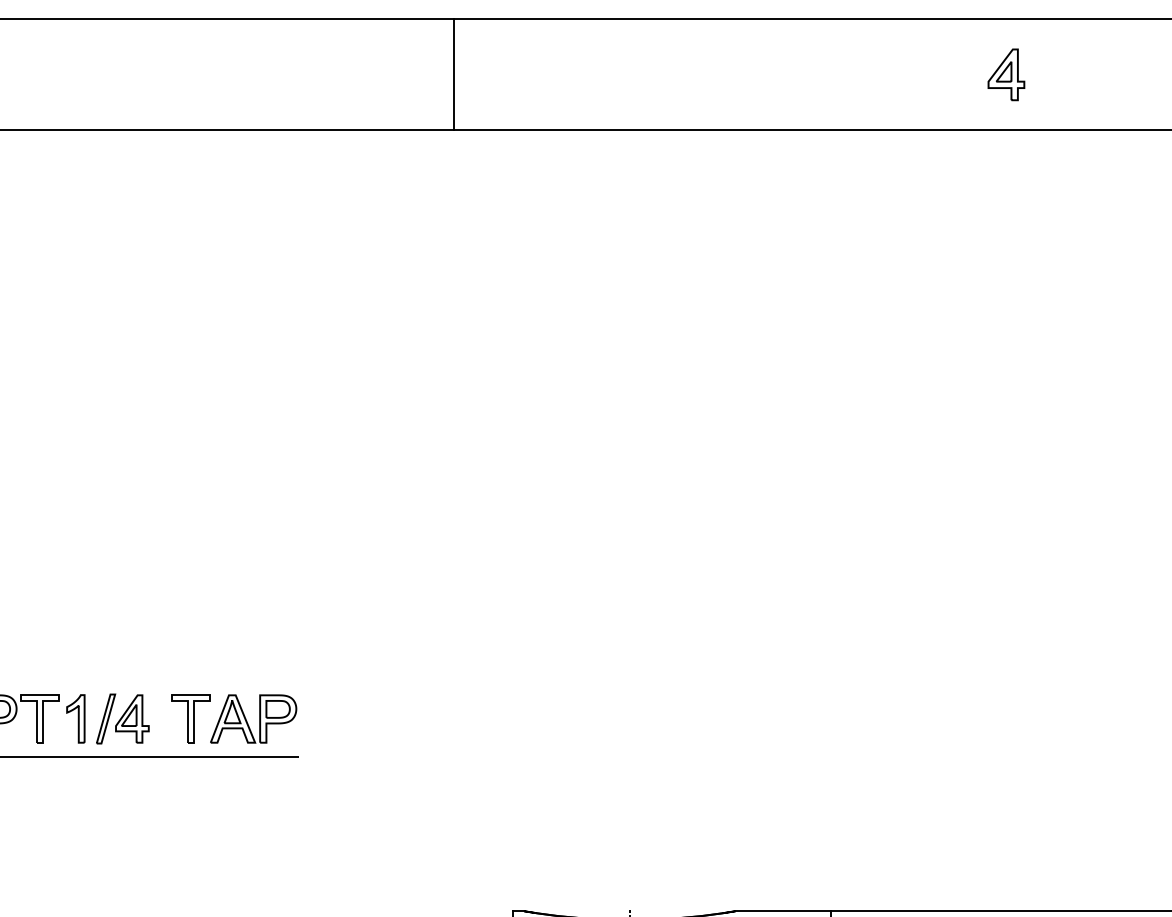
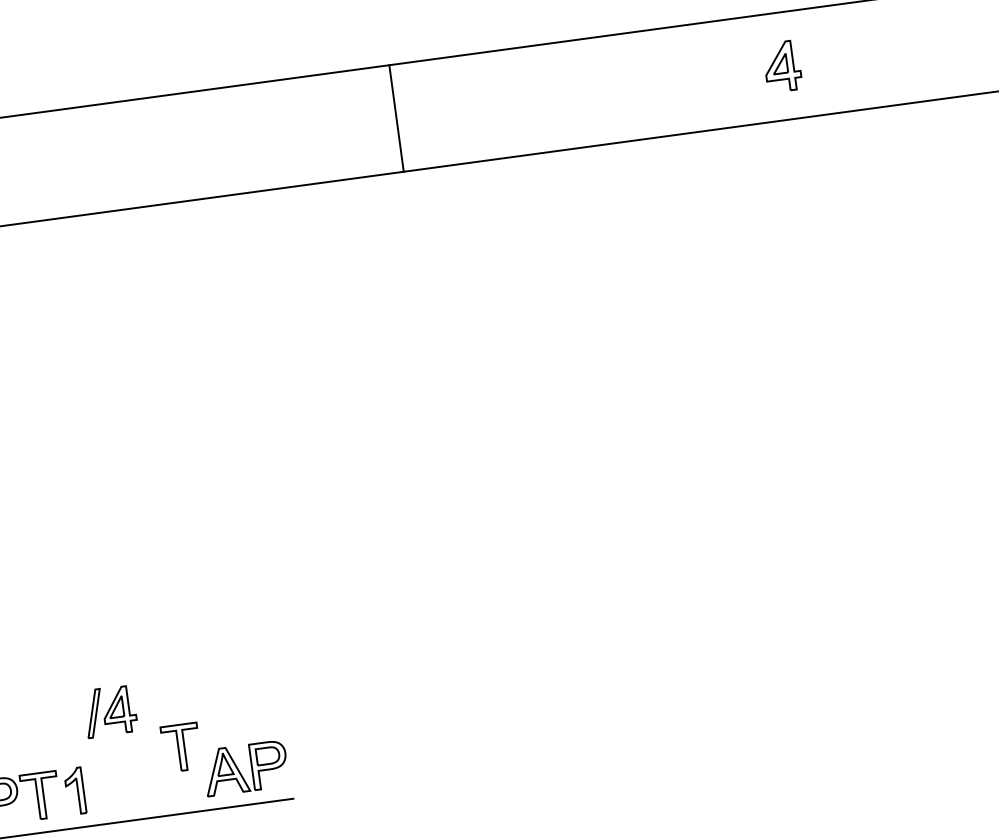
line: (454, 74) -> (397, 118), moved
part: (1006, 74) -> (782, 66), moved
part: (122, 718) -> (109, 710), moved
part: (190, 718) -> (181, 747), moved

